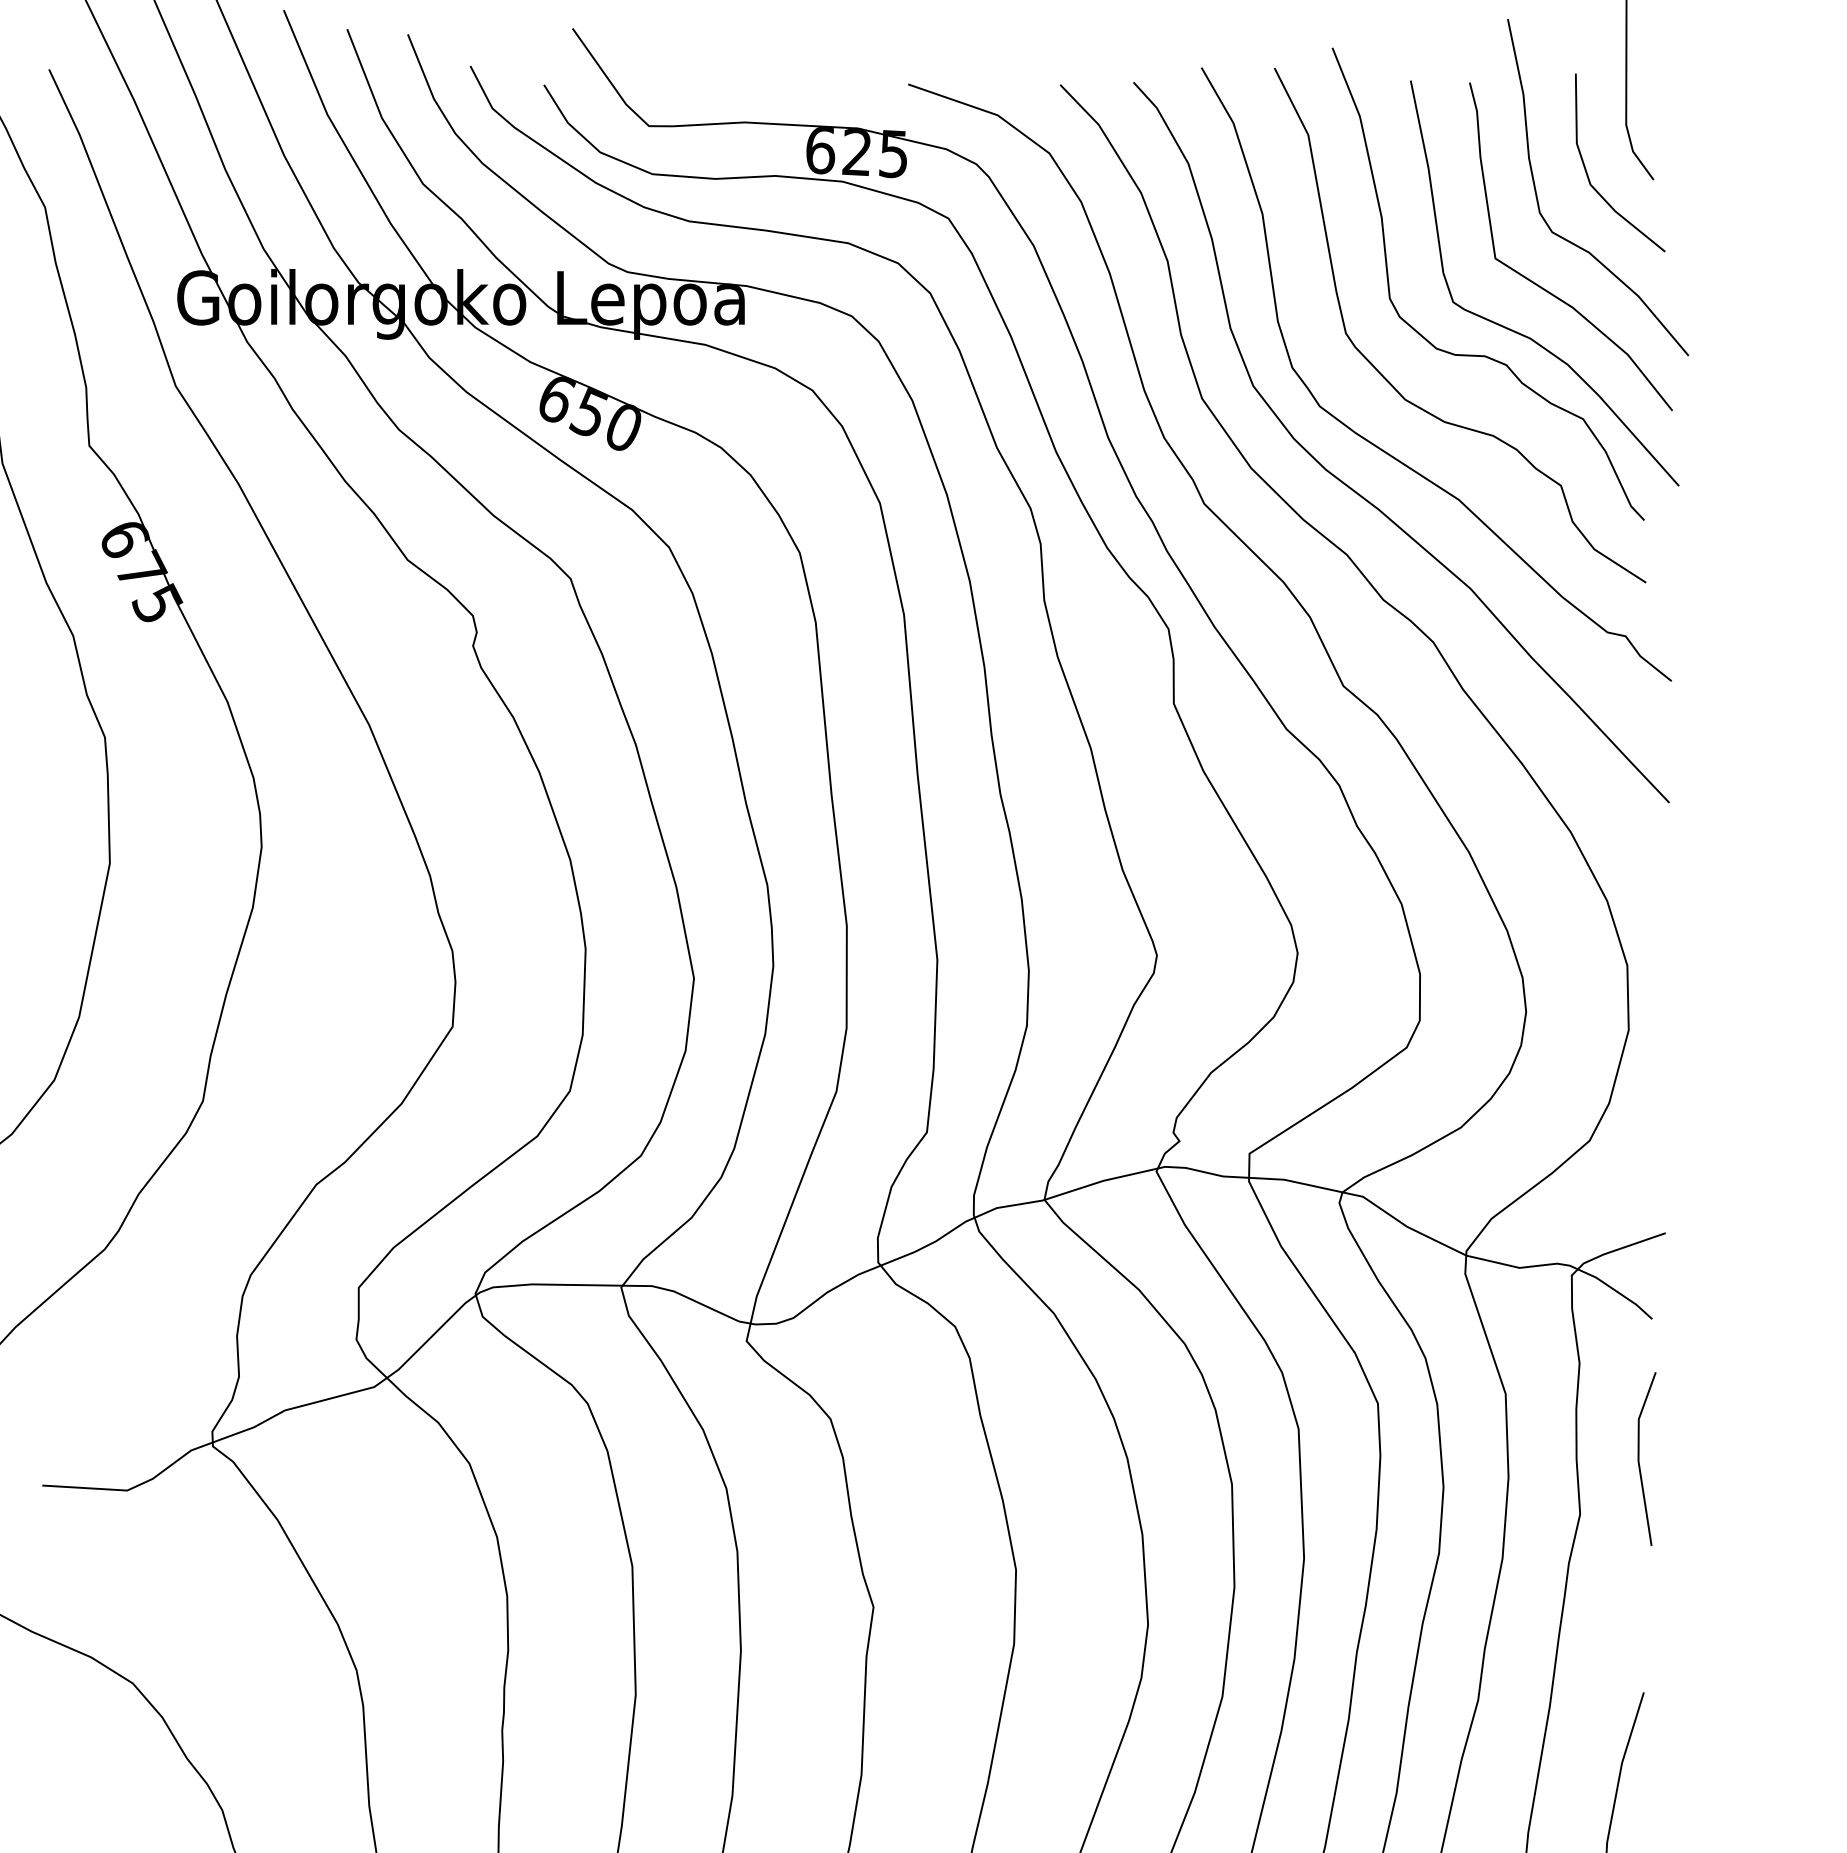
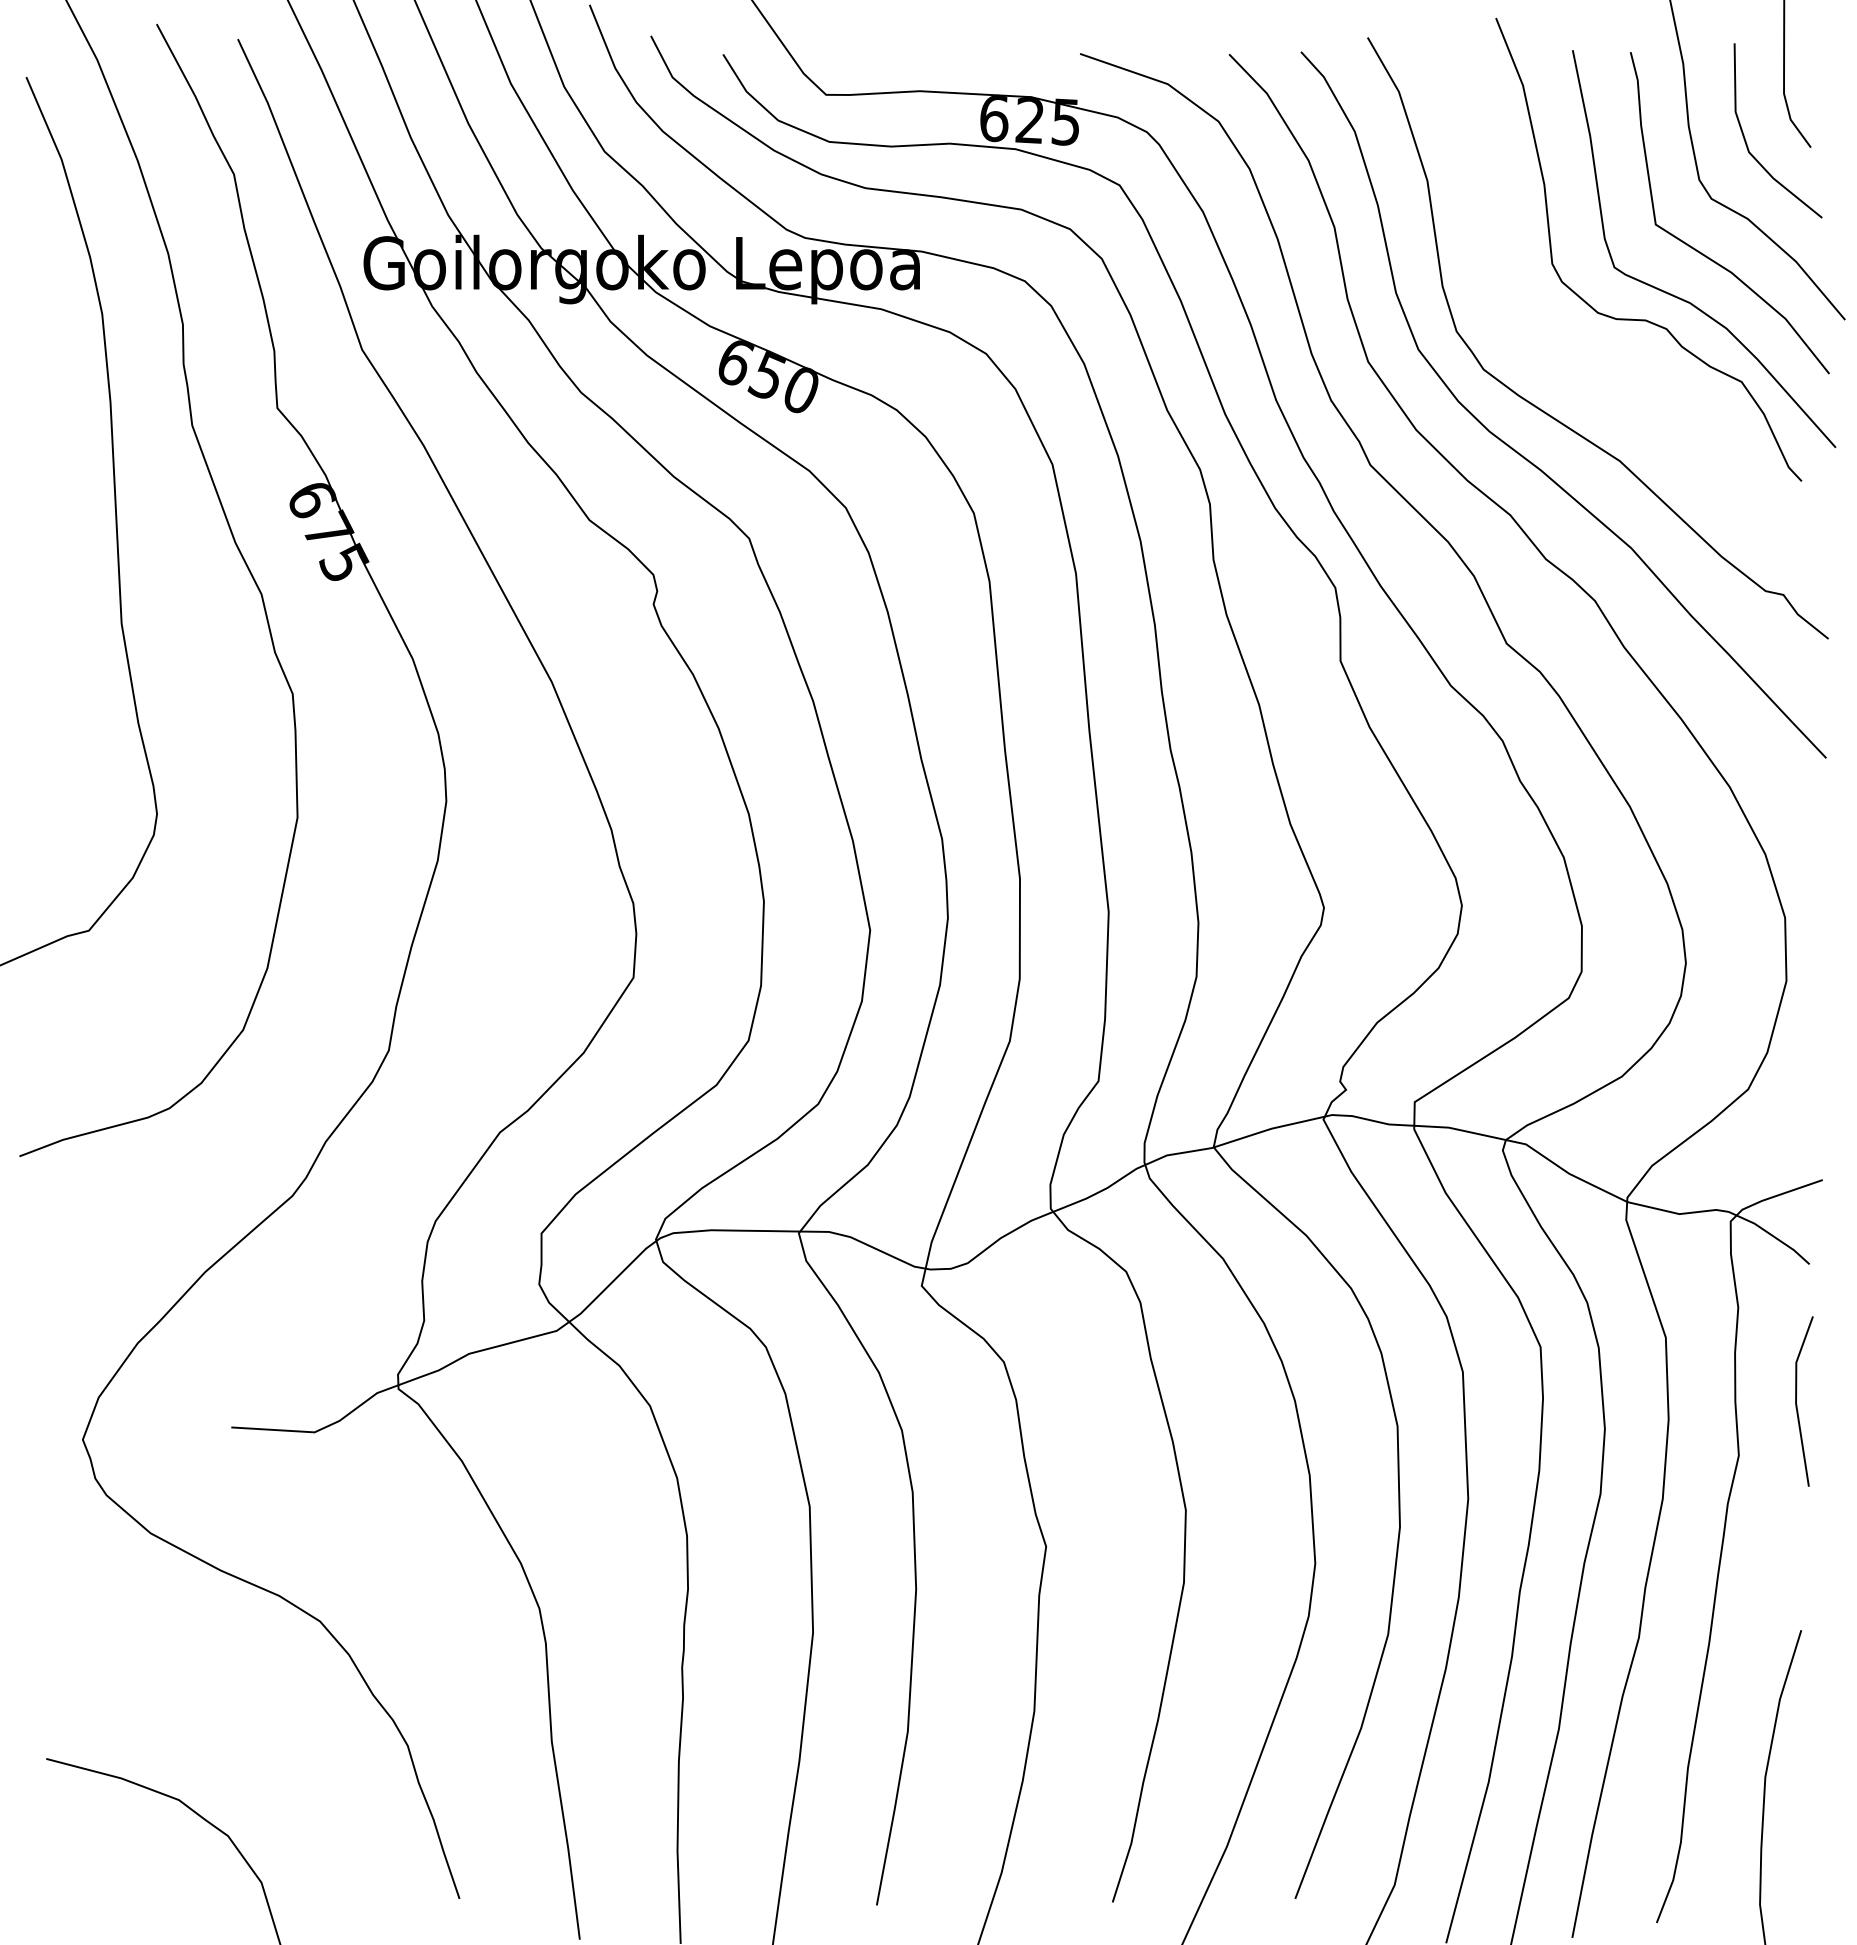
part: (1392, 383) -> (1554, 347), removed

